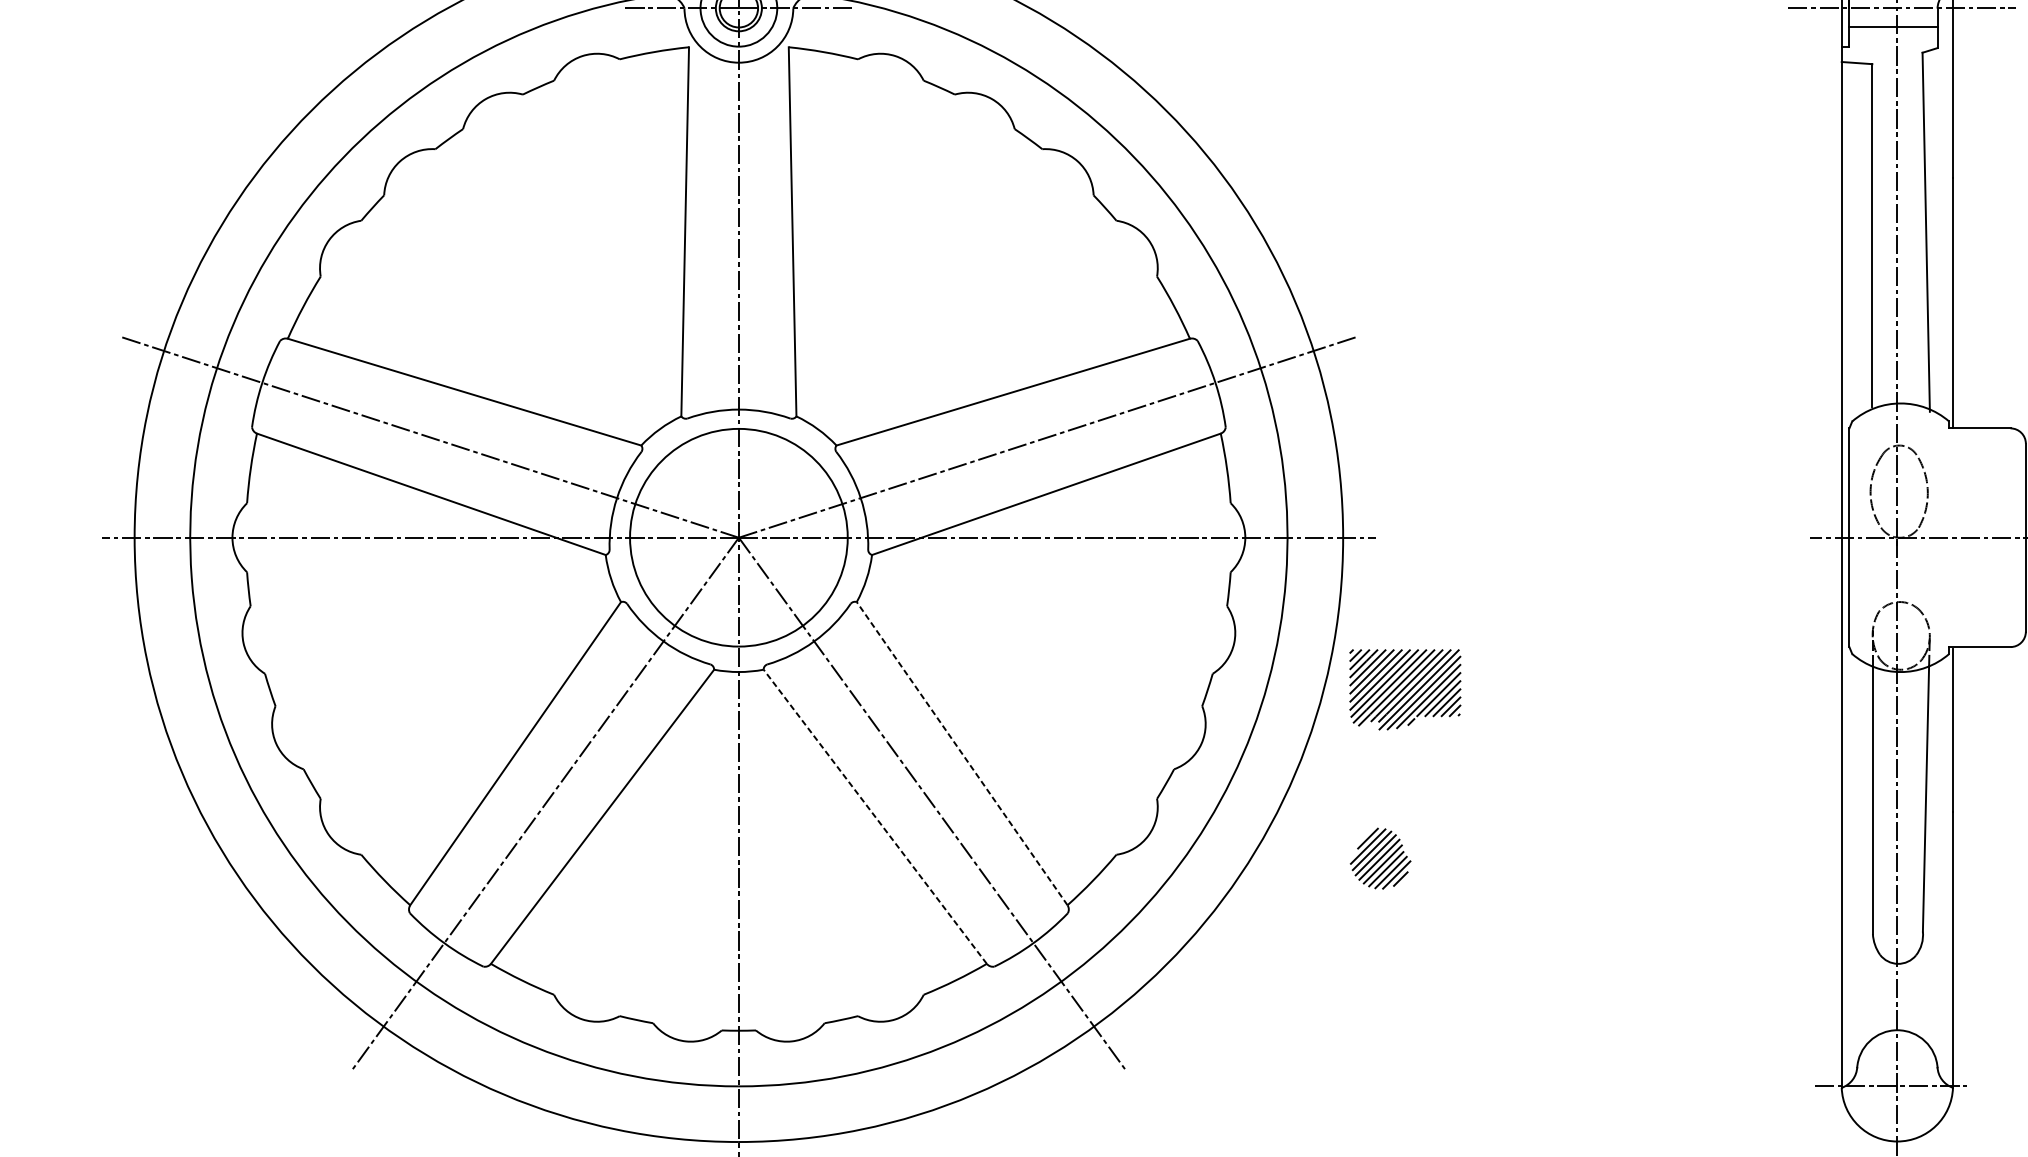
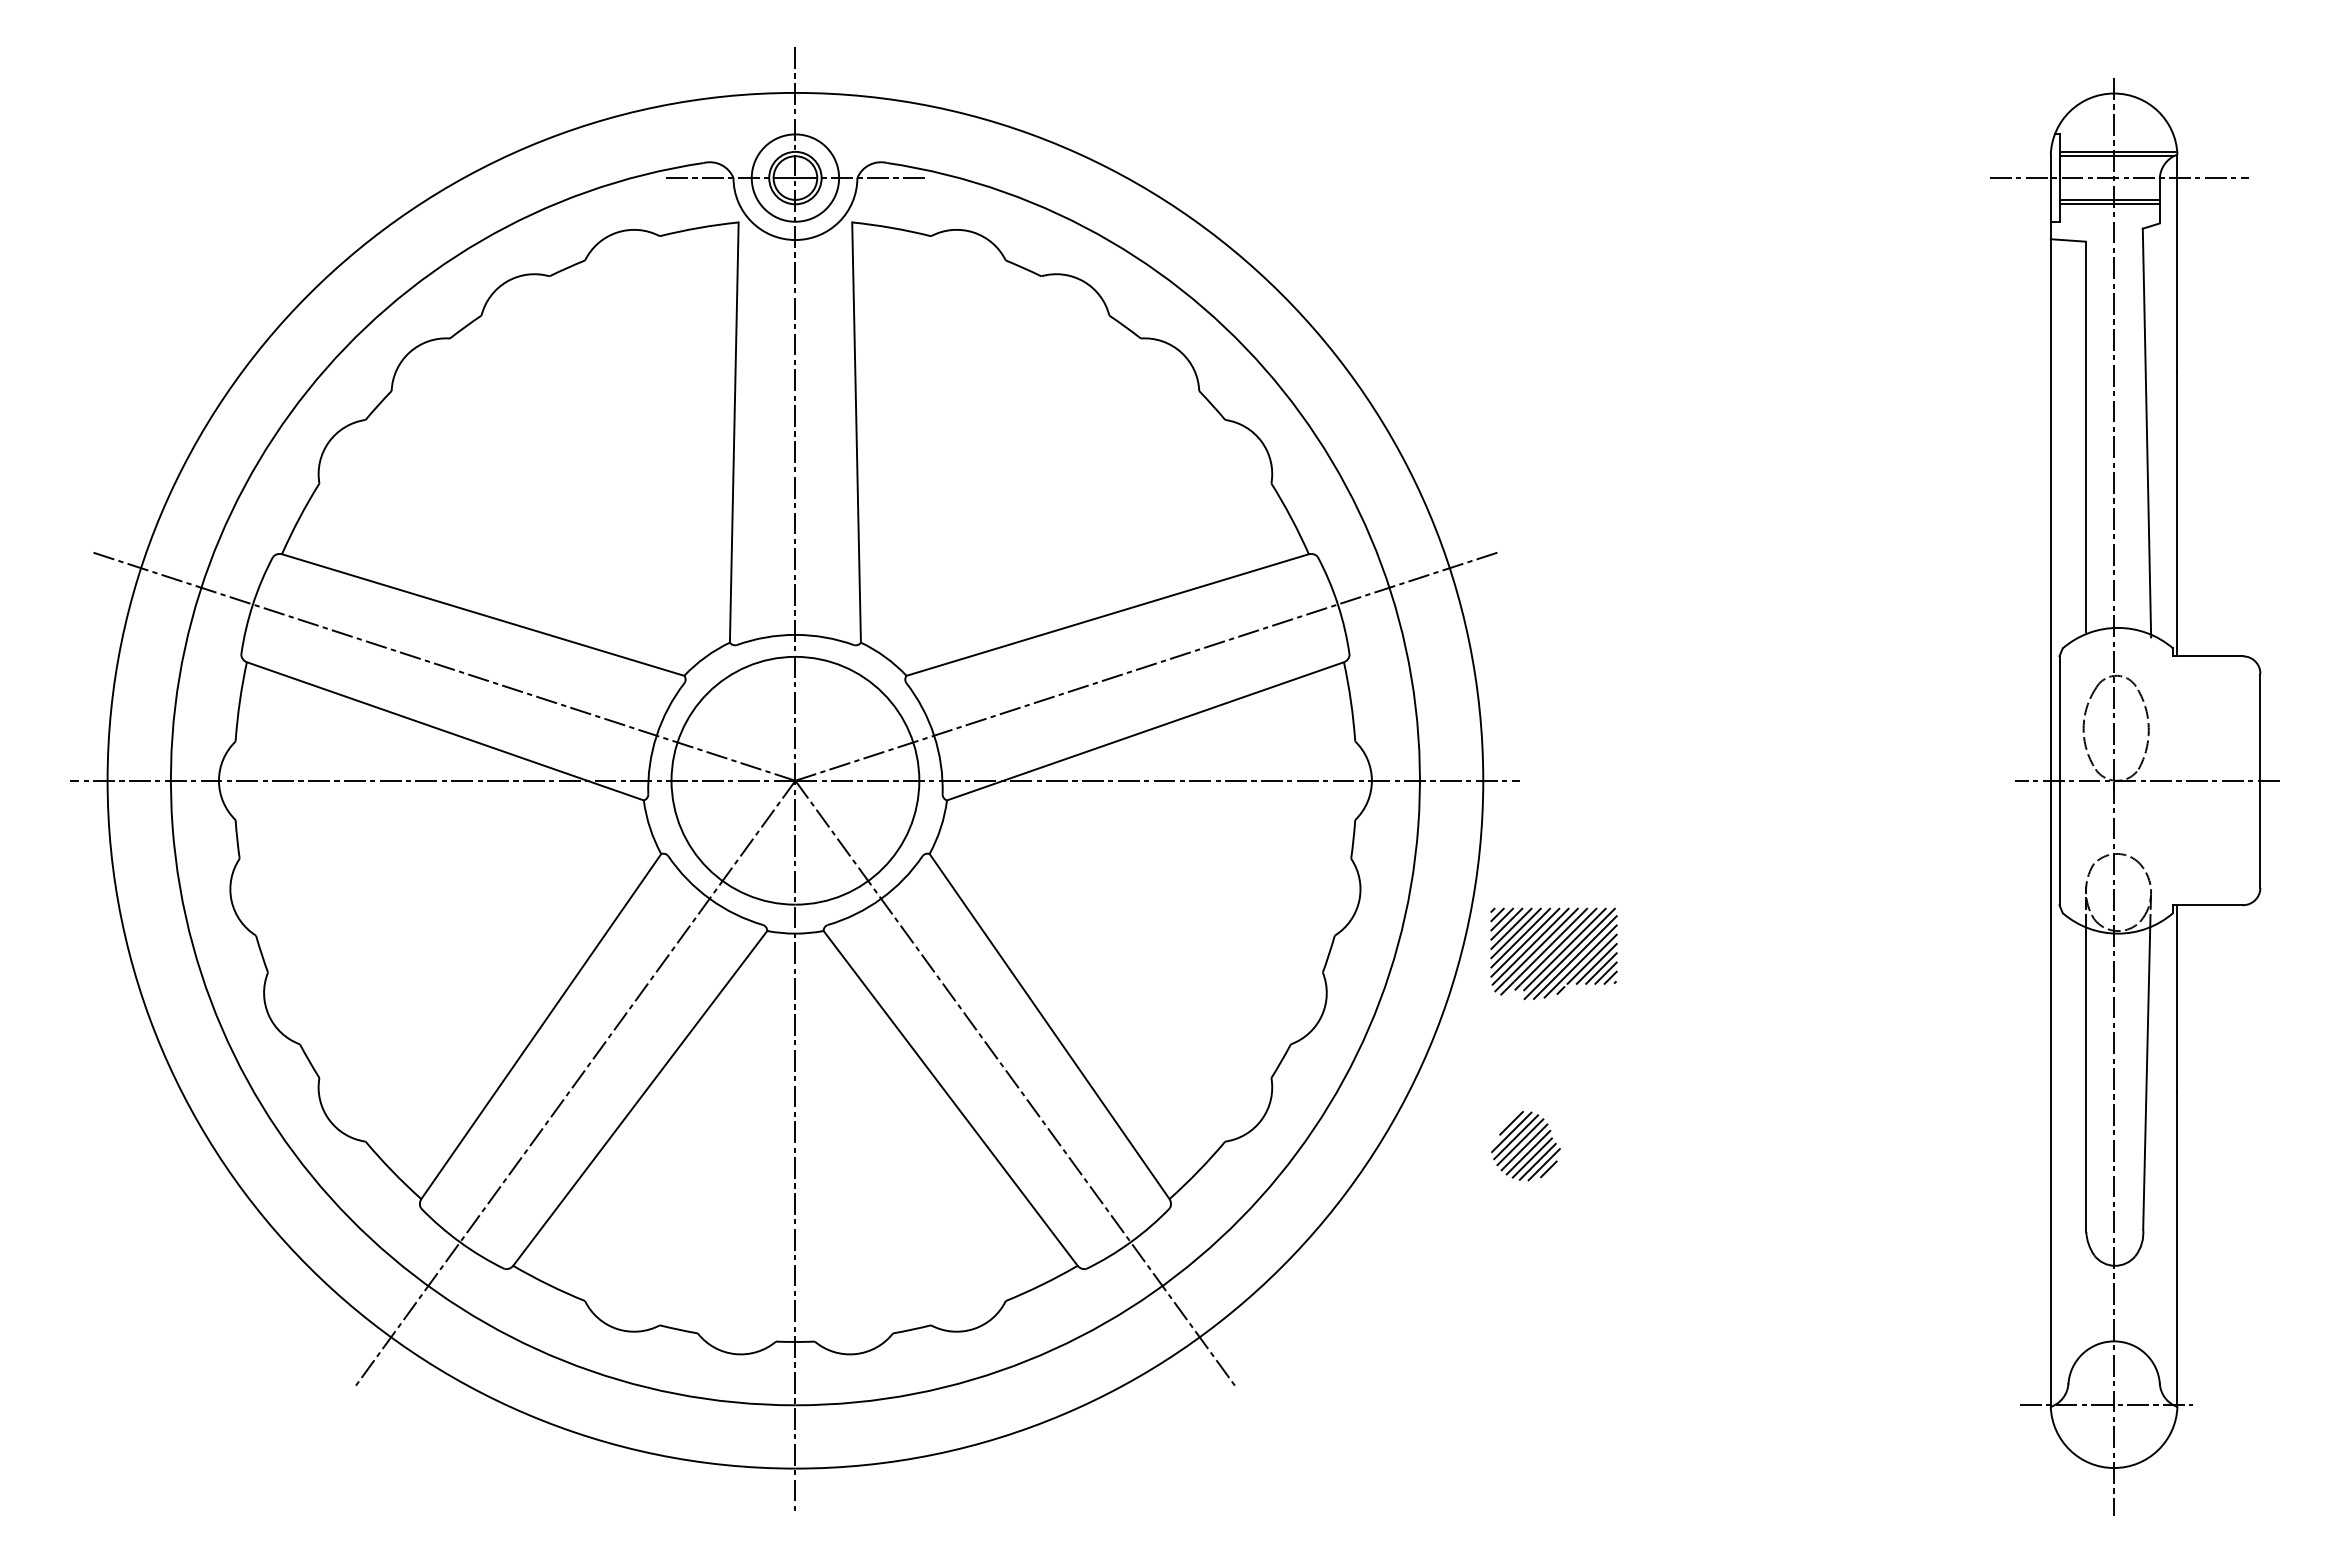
line: (1893, 31) -> (2109, 204), added
line: (962, 753) -> (1049, 1026), dashed -> solid
line: (875, 816) -> (950, 1098), dashed -> solid

